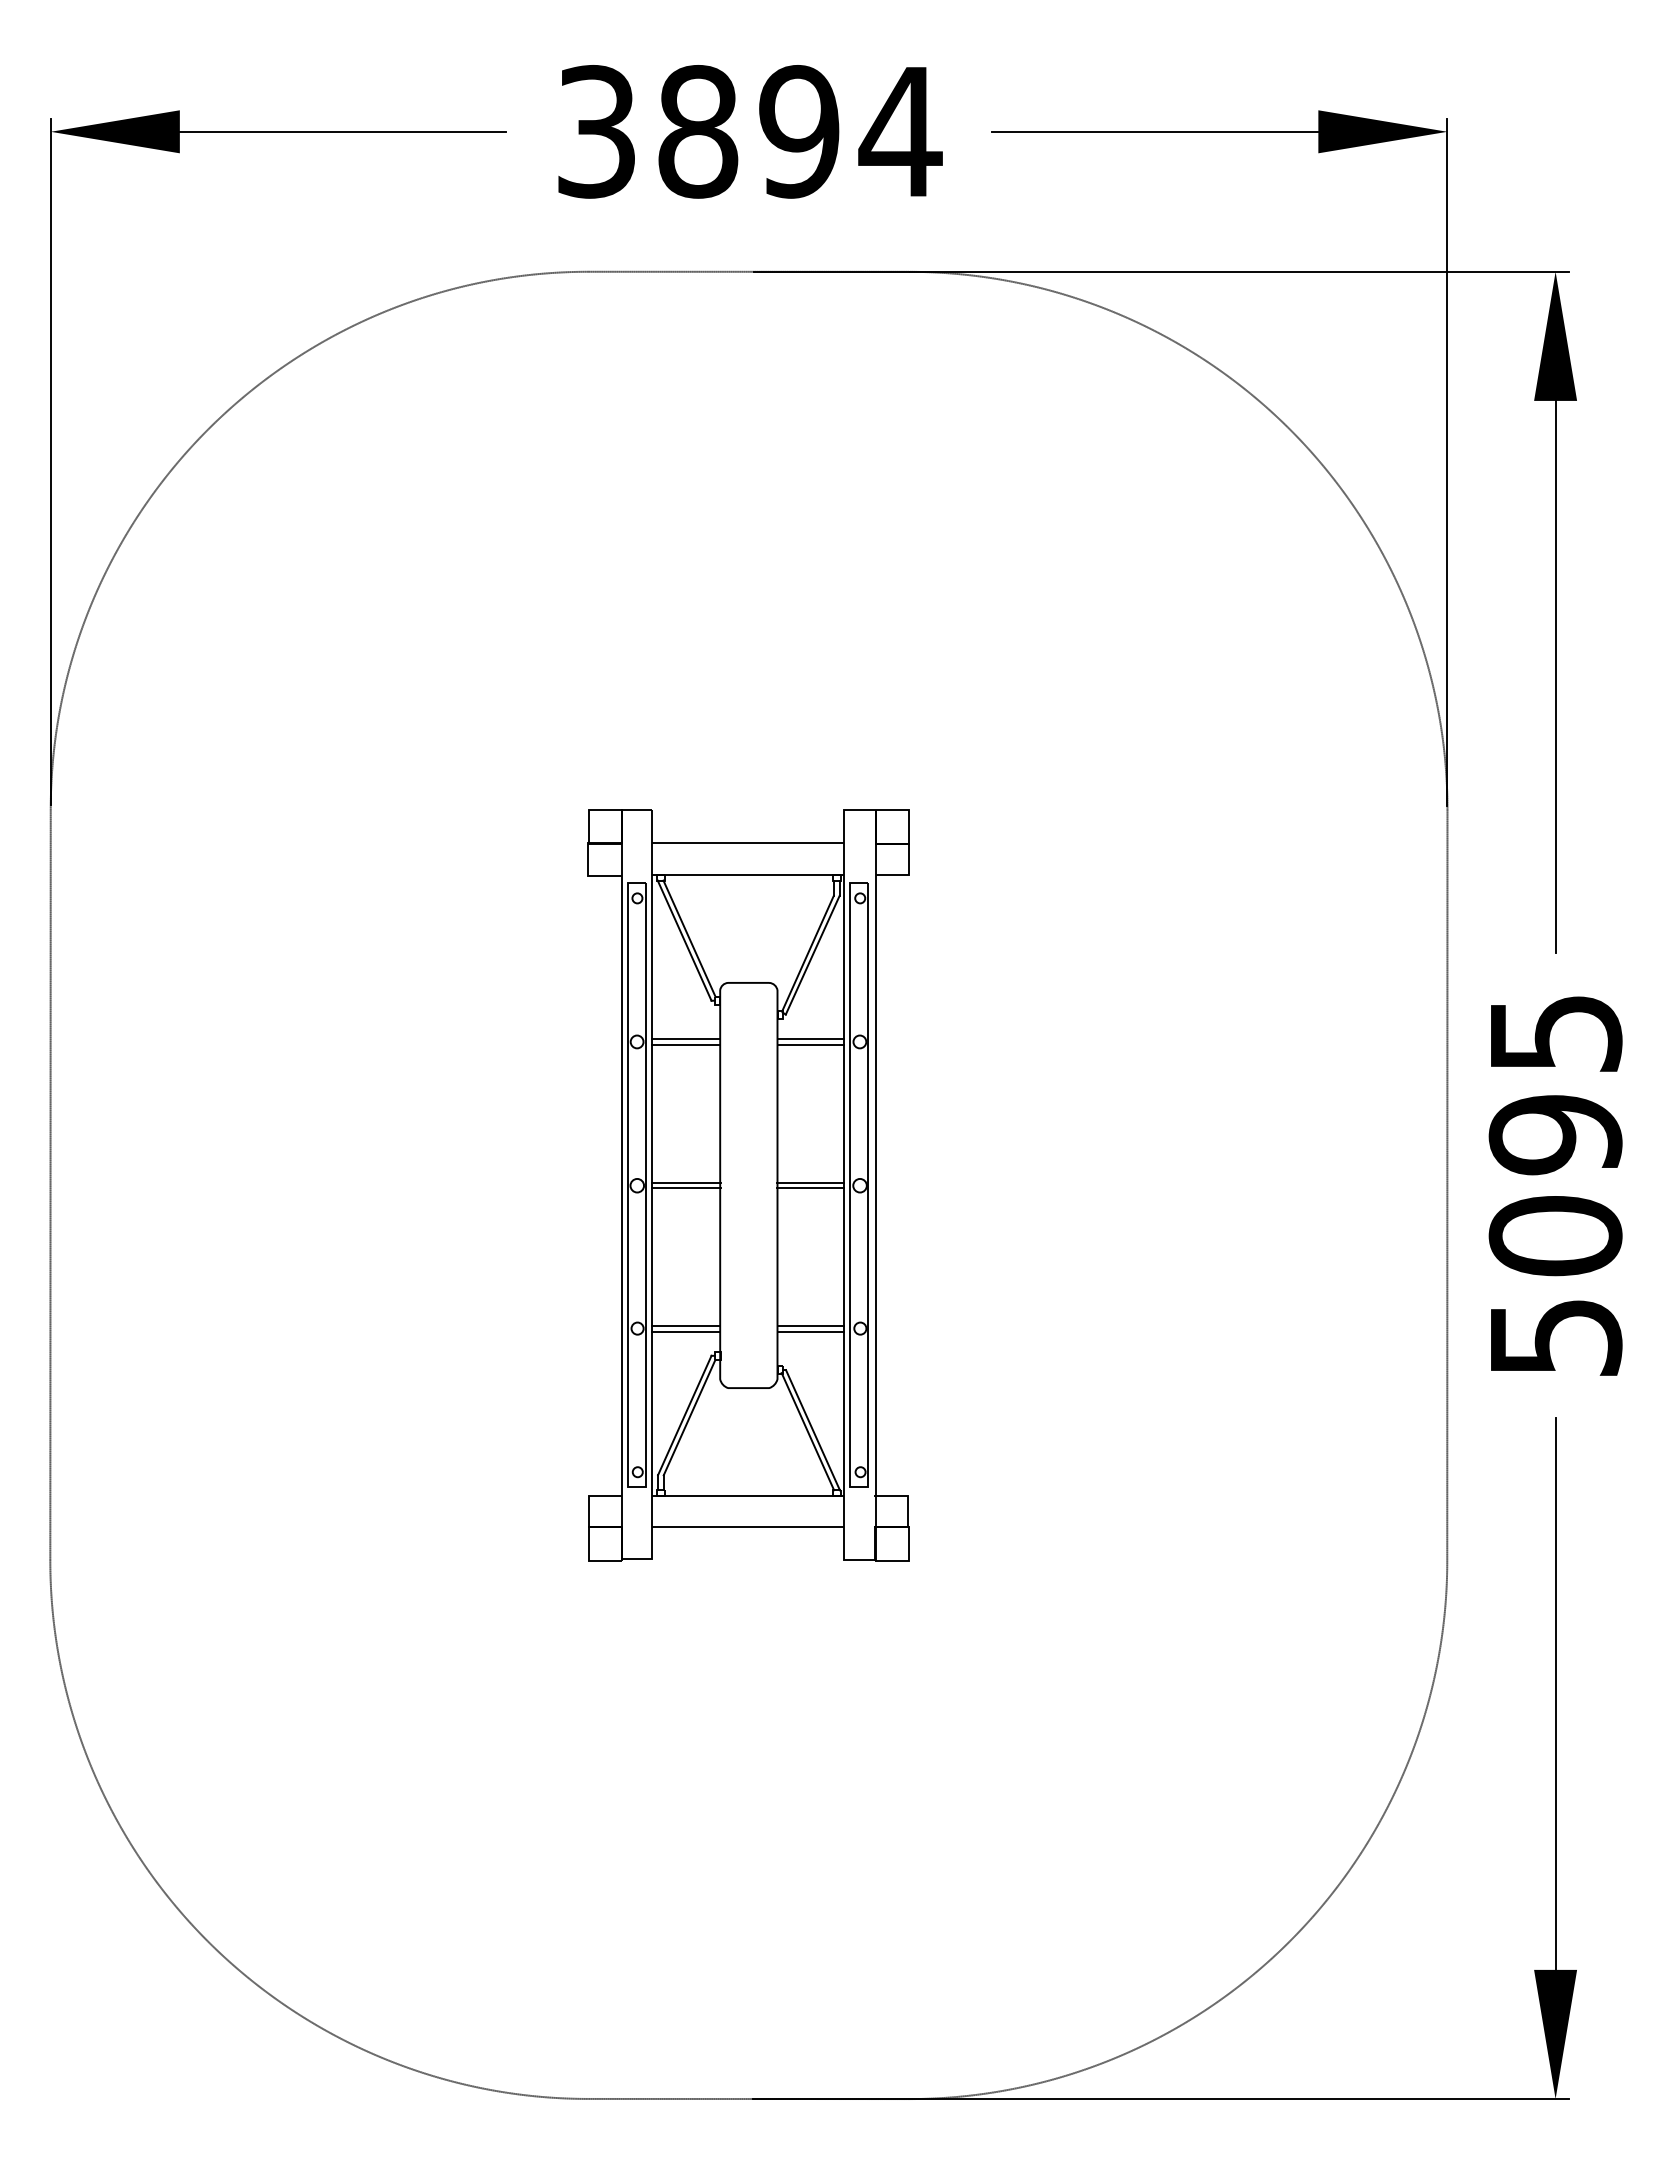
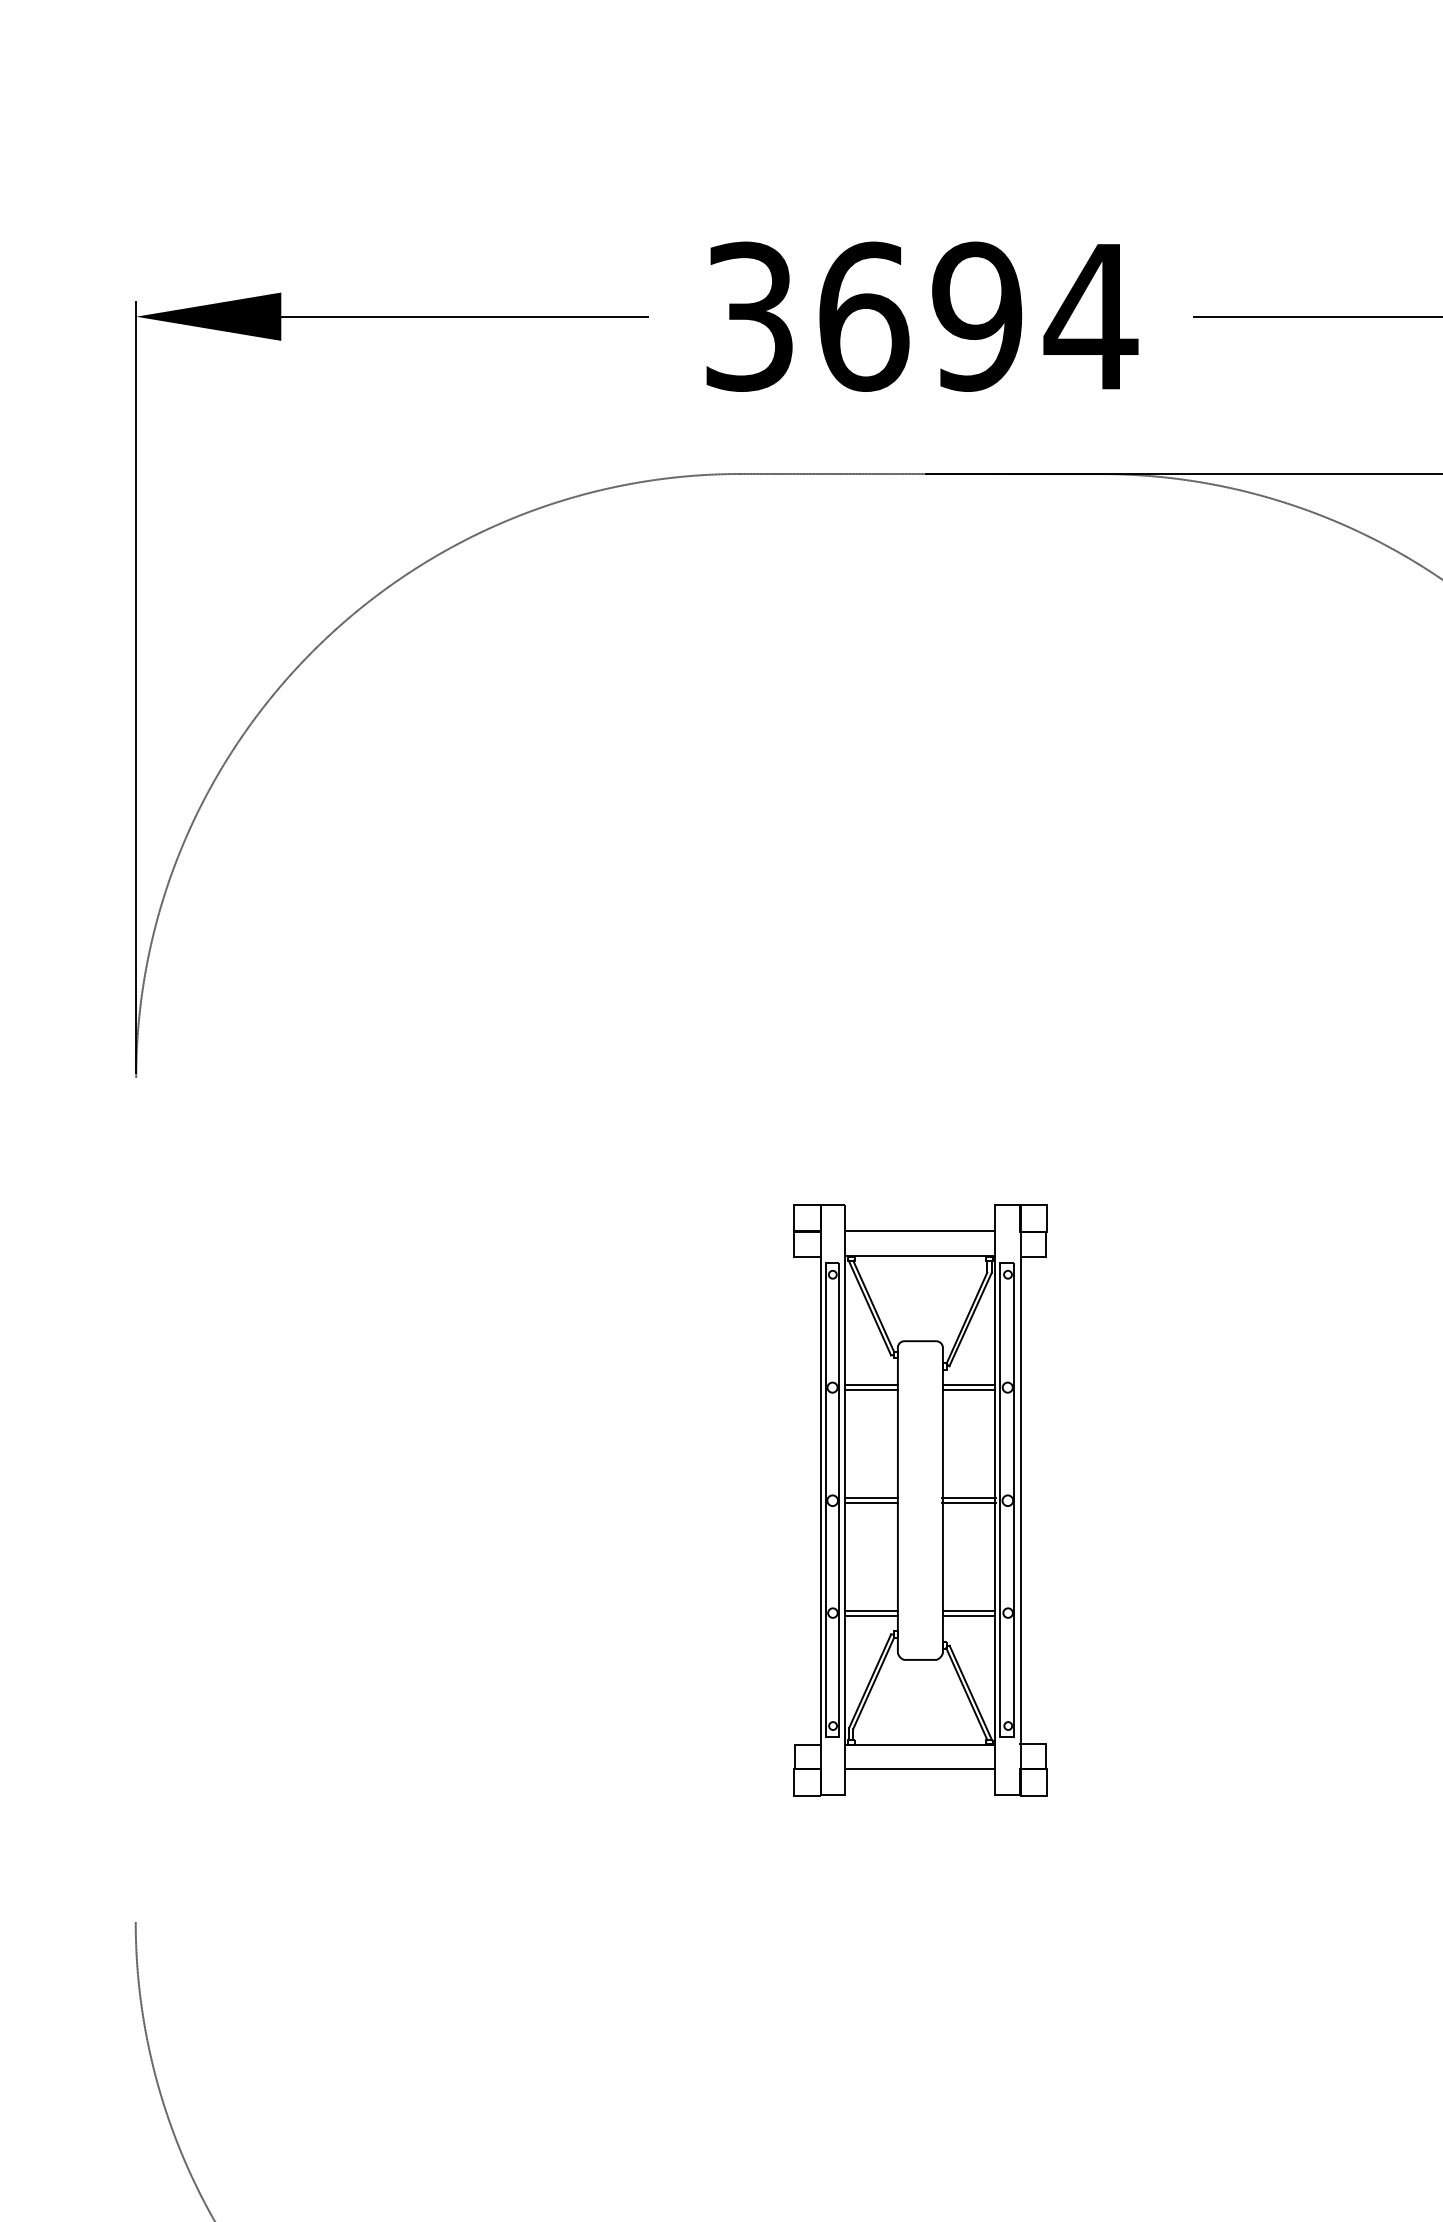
text: (698, 131) -> (863, 316), 3894 -> 3694
line: (50, 1184) -> (135, 1499), removed
part: (748, 1185) -> (920, 1500), size x0.7

